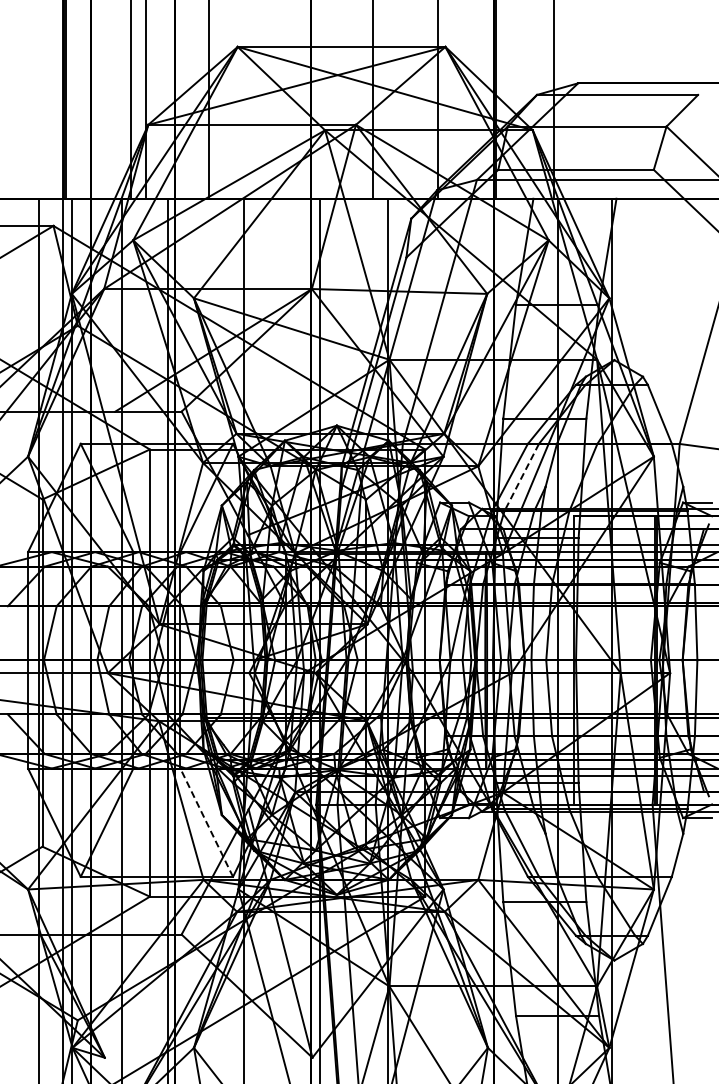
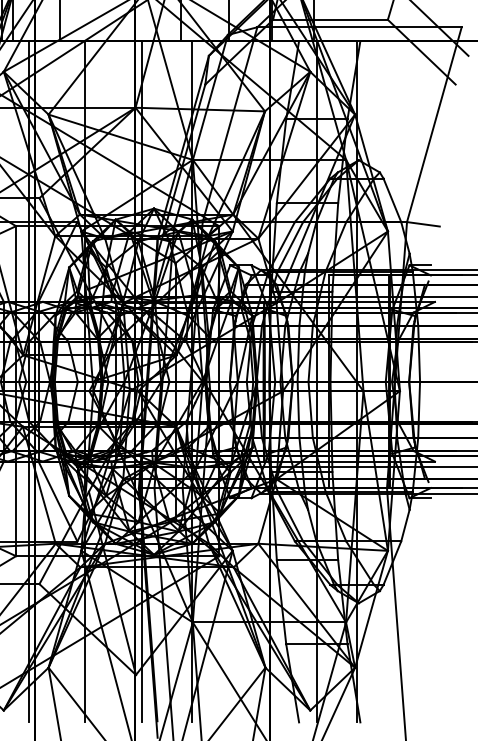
line: (521, 477) -> (290, 246), dashed -> solid
line: (206, 822) -> (57, 501), dashed -> solid

